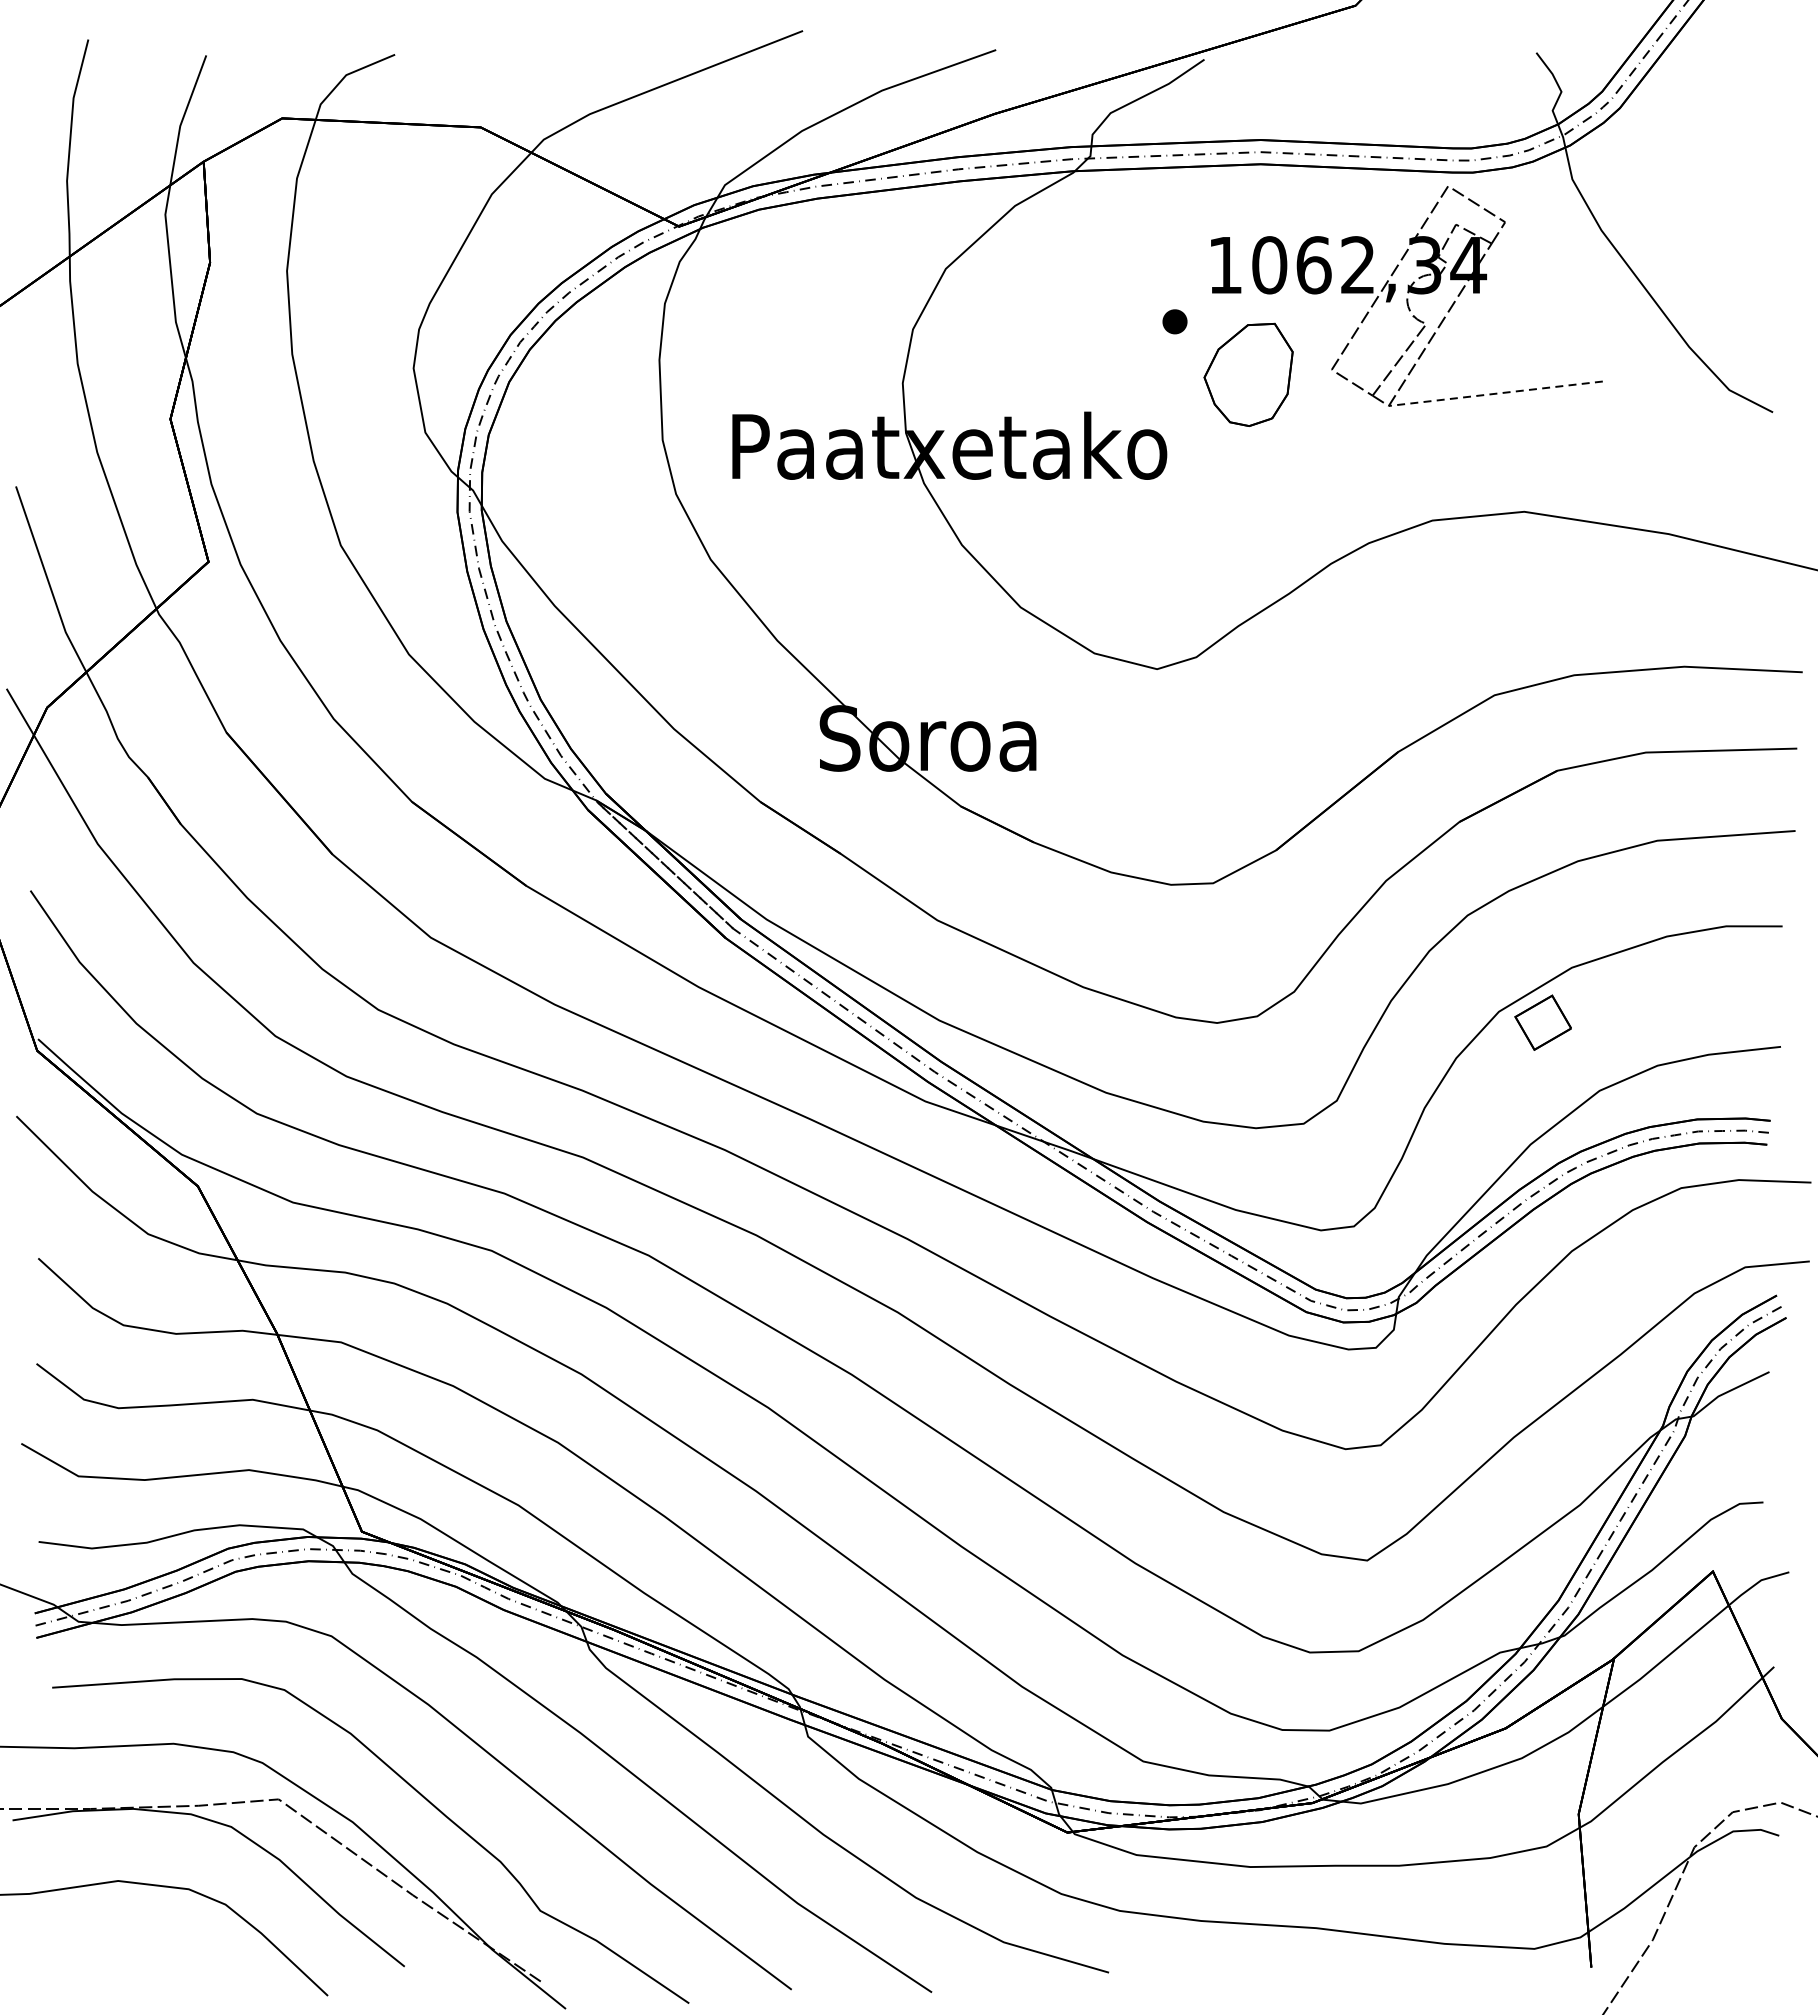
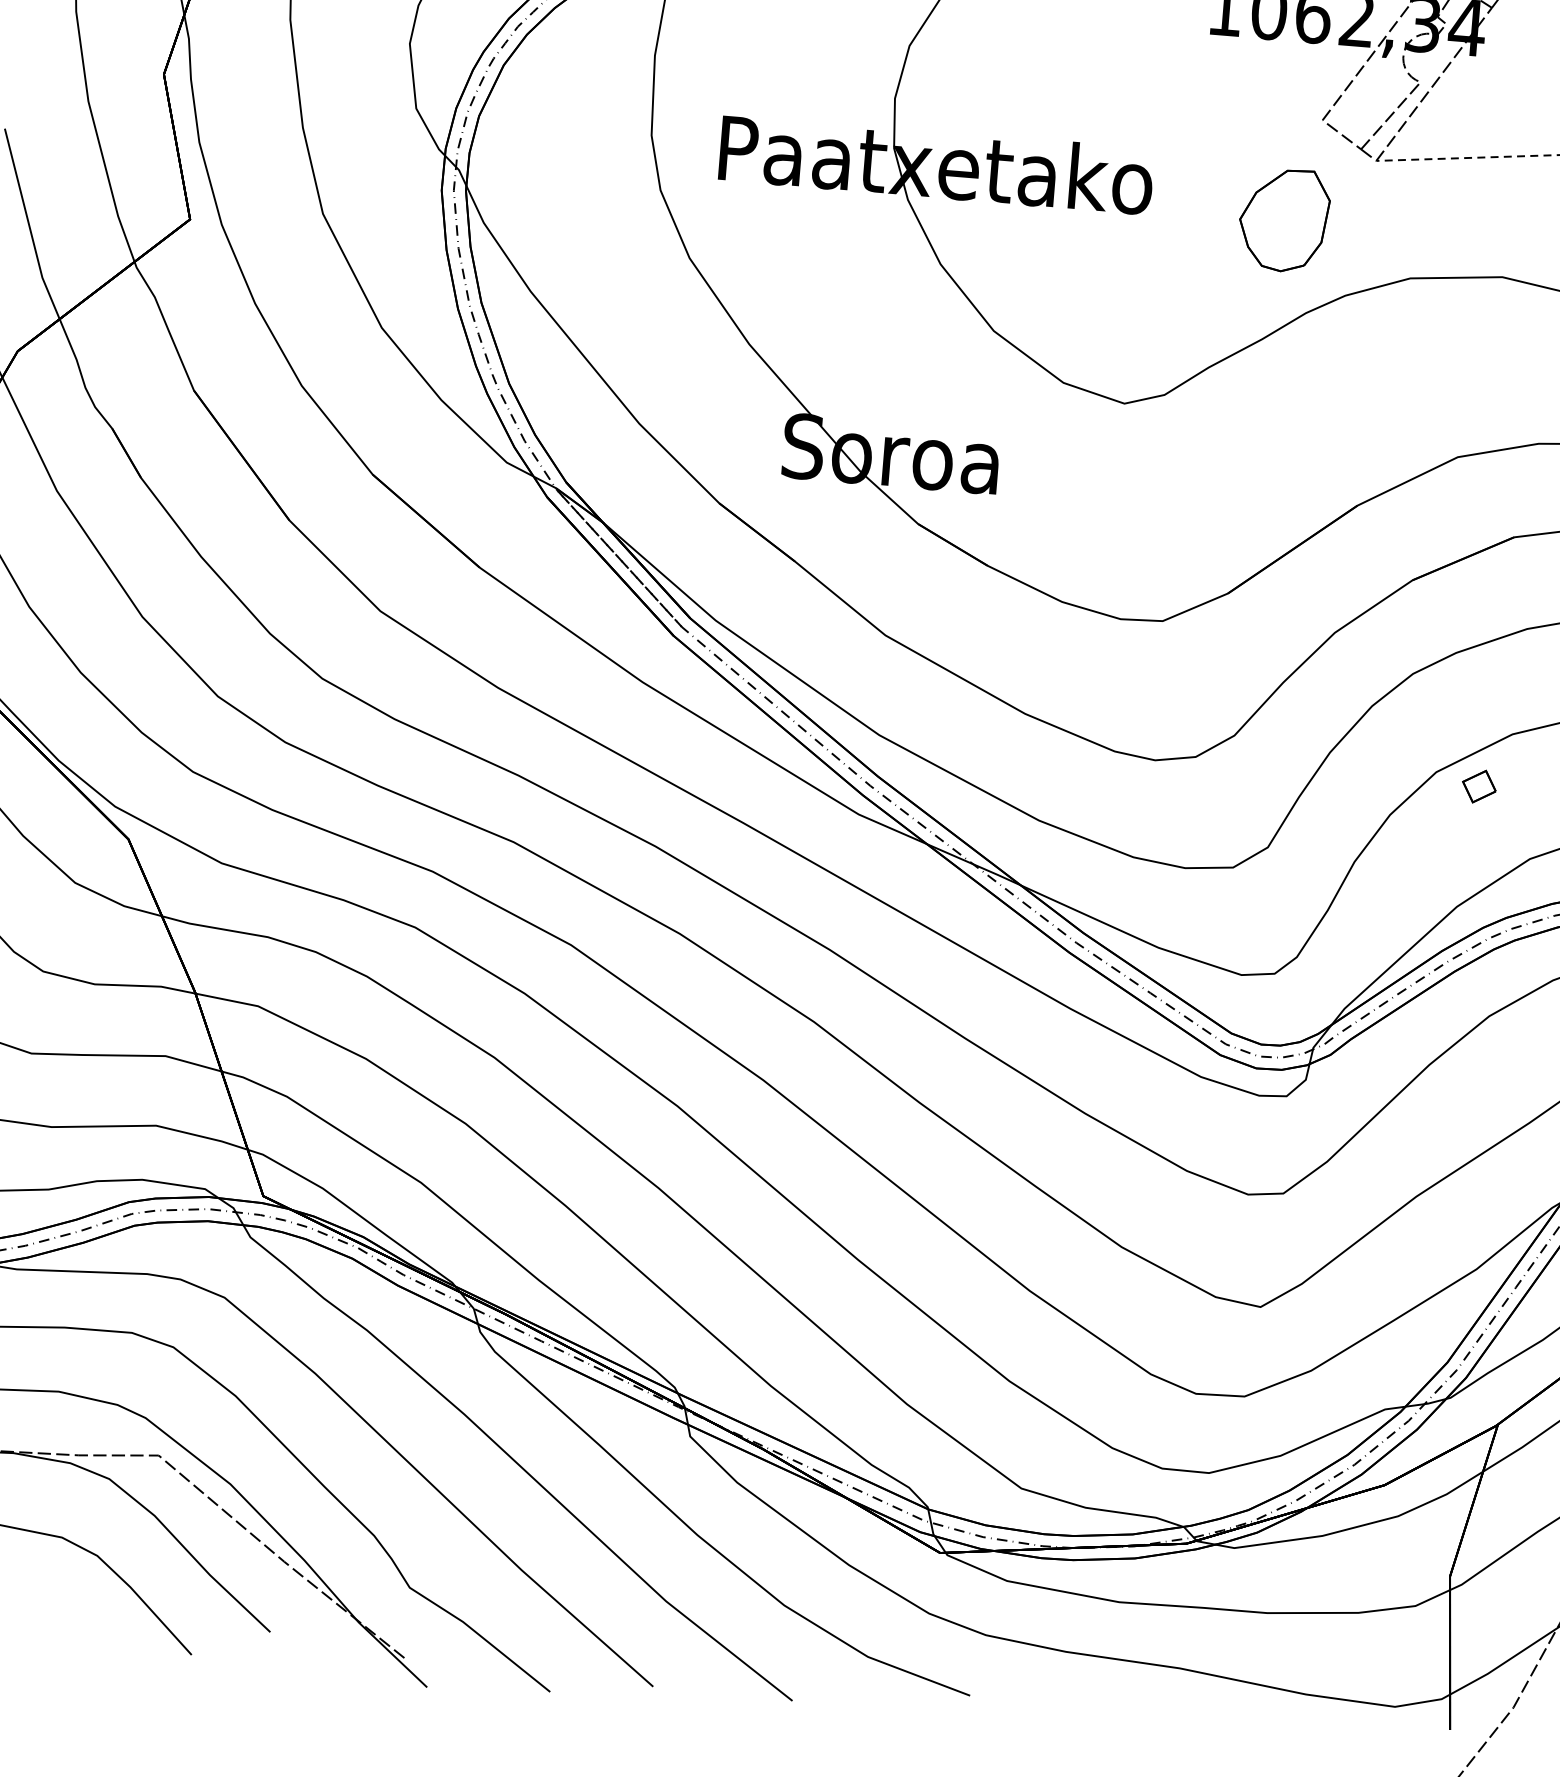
part: (1174, 321) -> (1170, 59), removed
part: (1248, 374) -> (1284, 219), moved
part: (1542, 1022) -> (1478, 786), size x0.6

